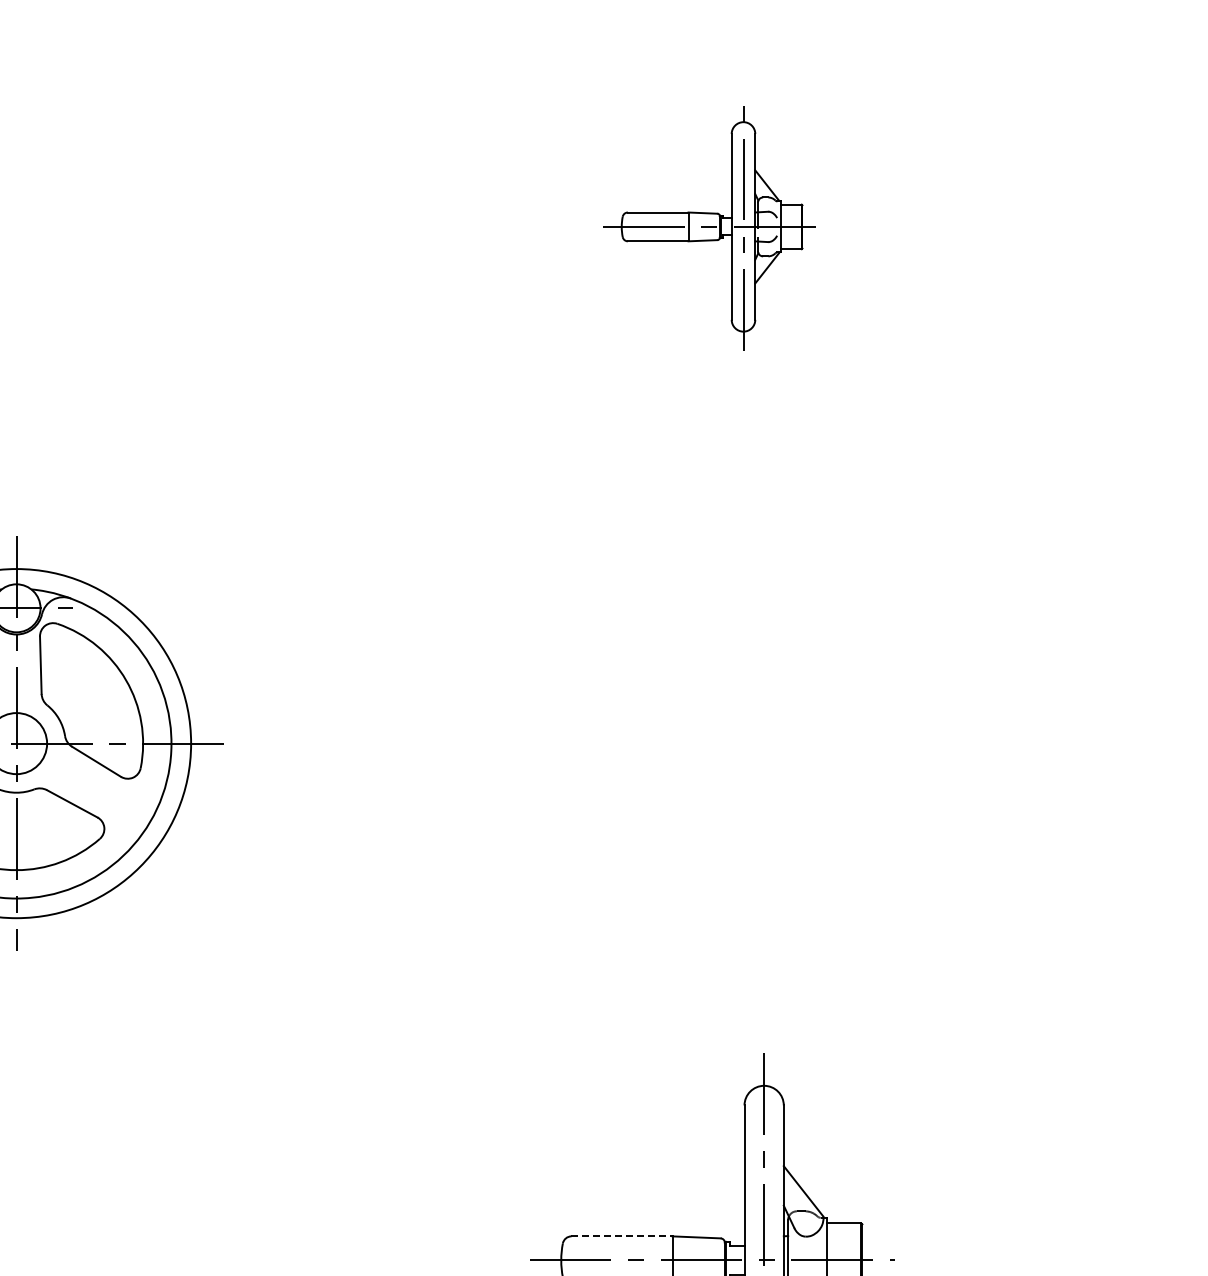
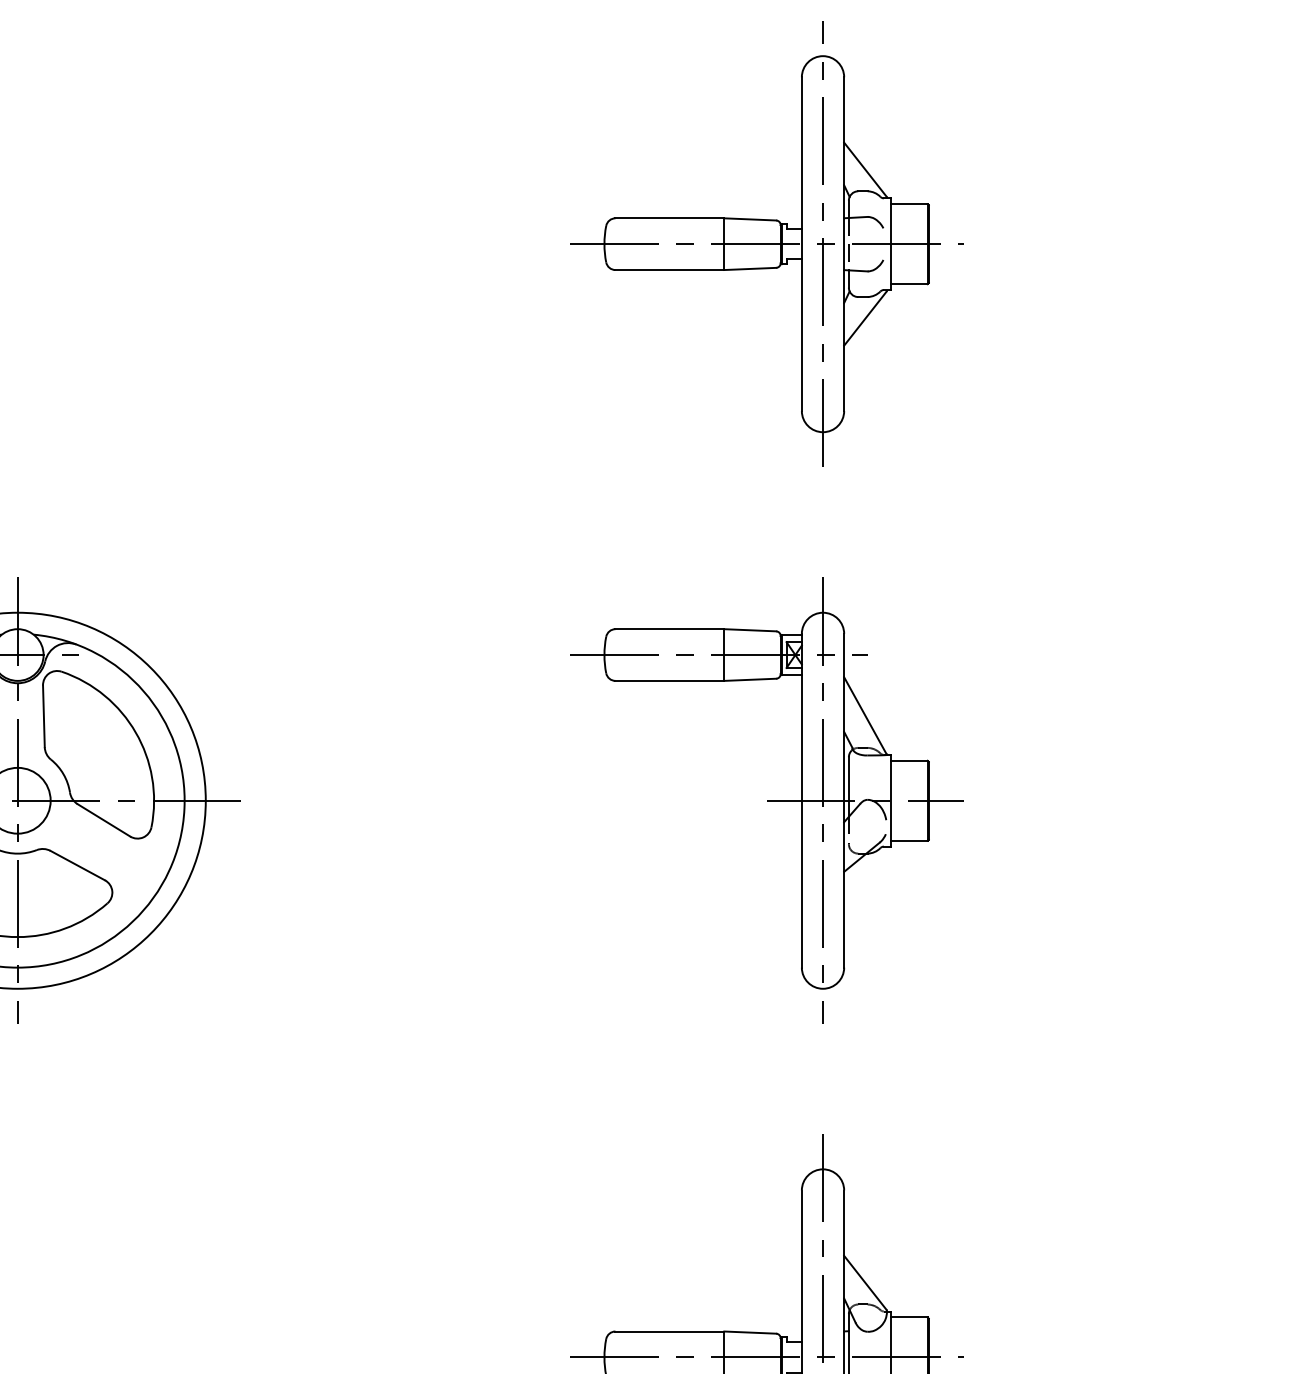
part: (712, 226) -> (767, 243), size x1.67
part: (712, 743) -> (767, 800), added
line: (621, 1236) -> (669, 1331), dashed -> solid

